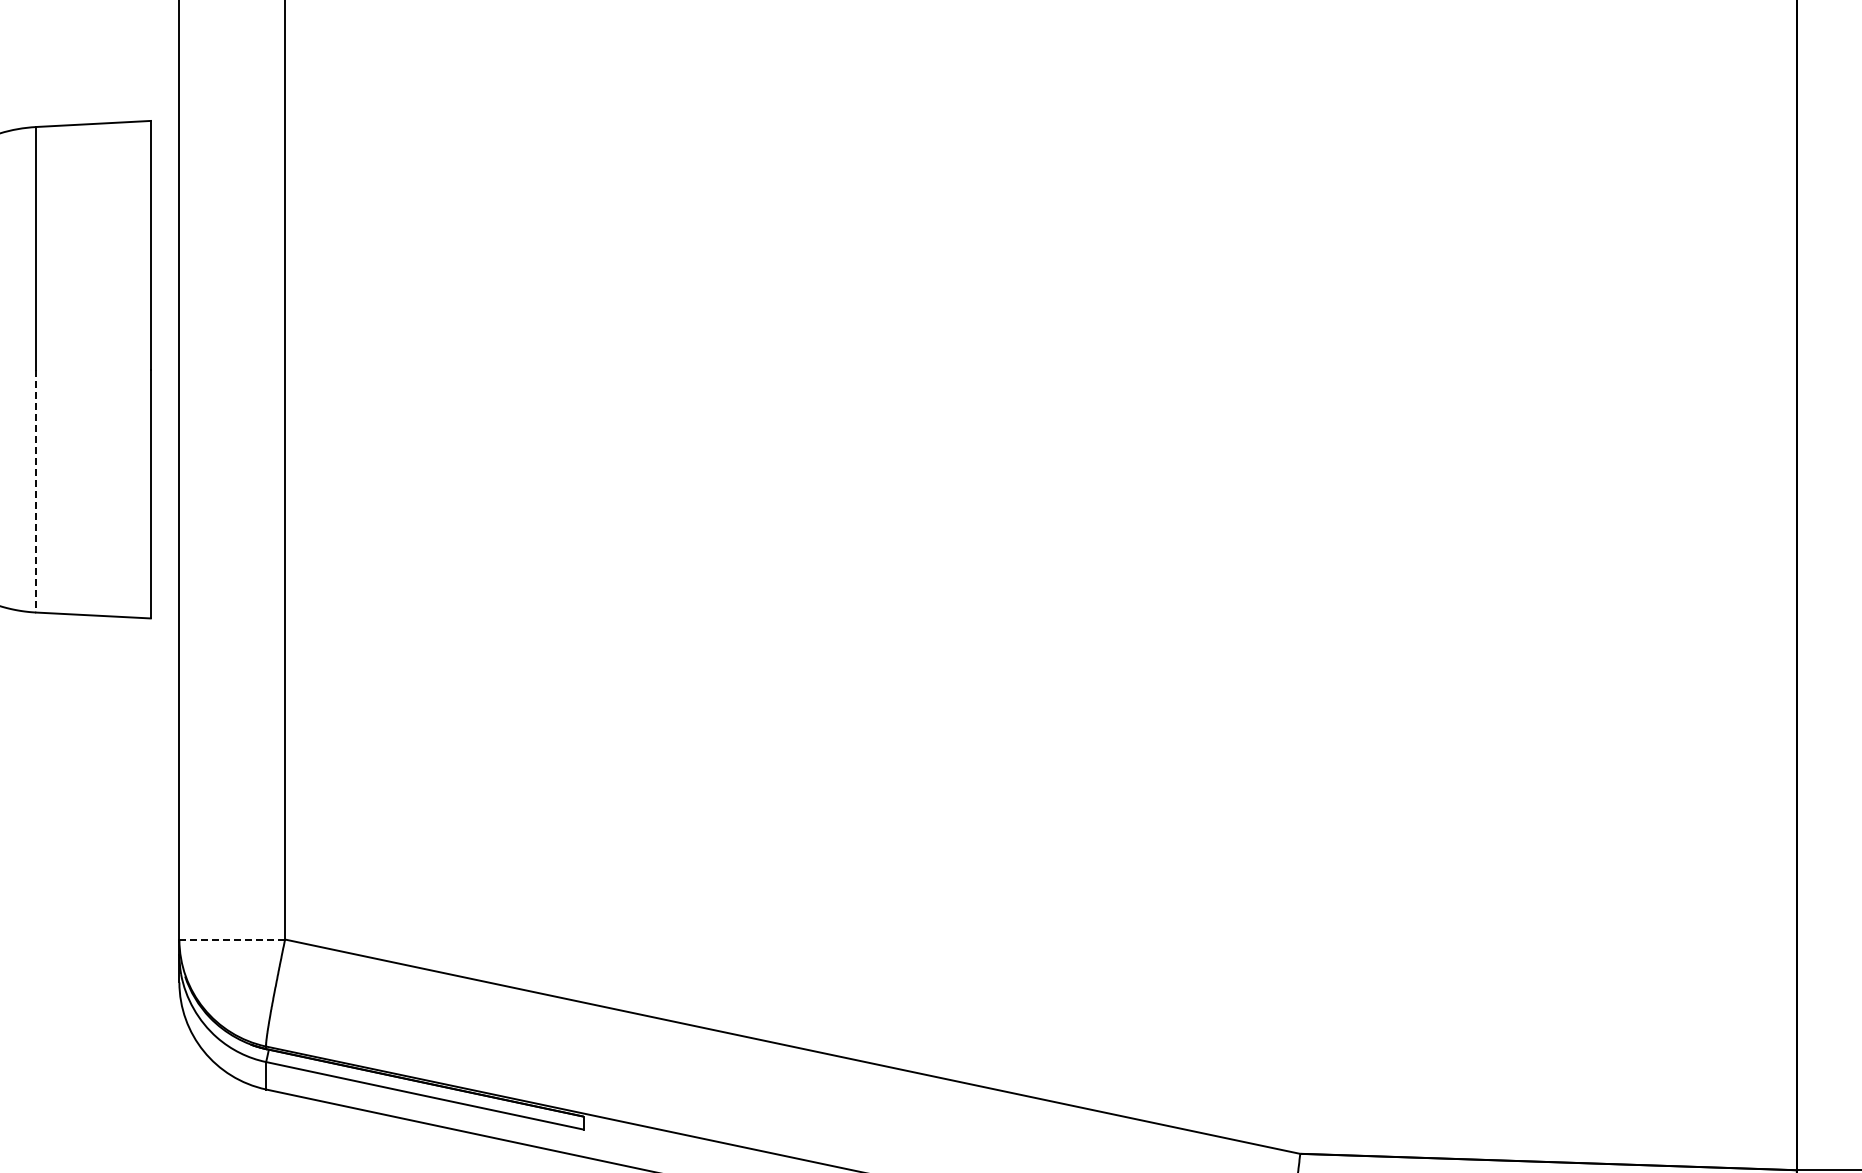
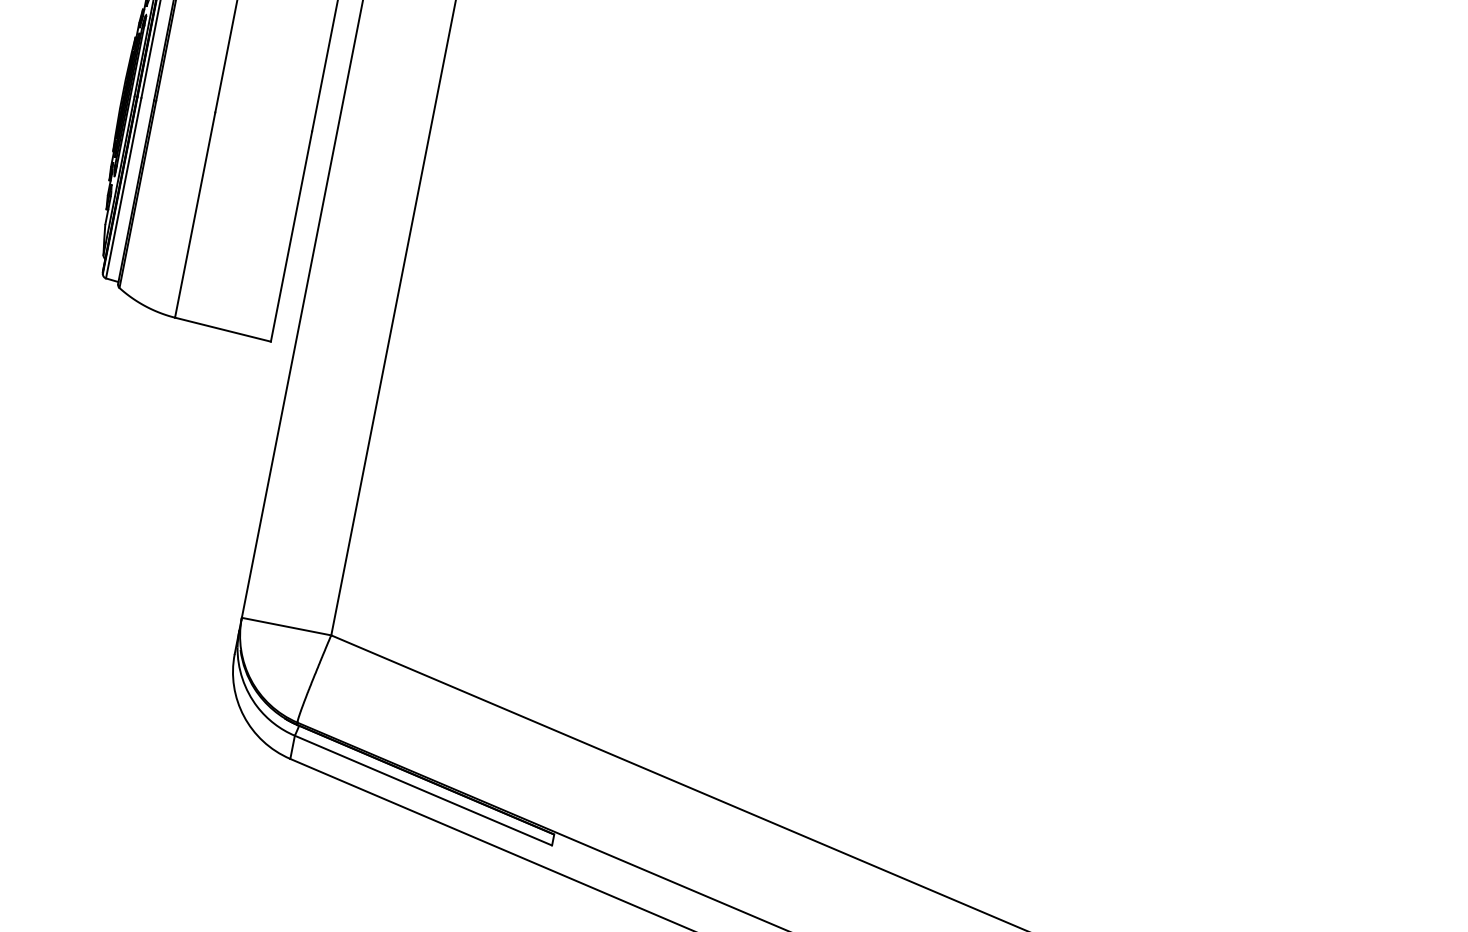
line: (36, 491) -> (195, 215), dashed -> solid
line: (232, 939) -> (286, 626), dashed -> solid

